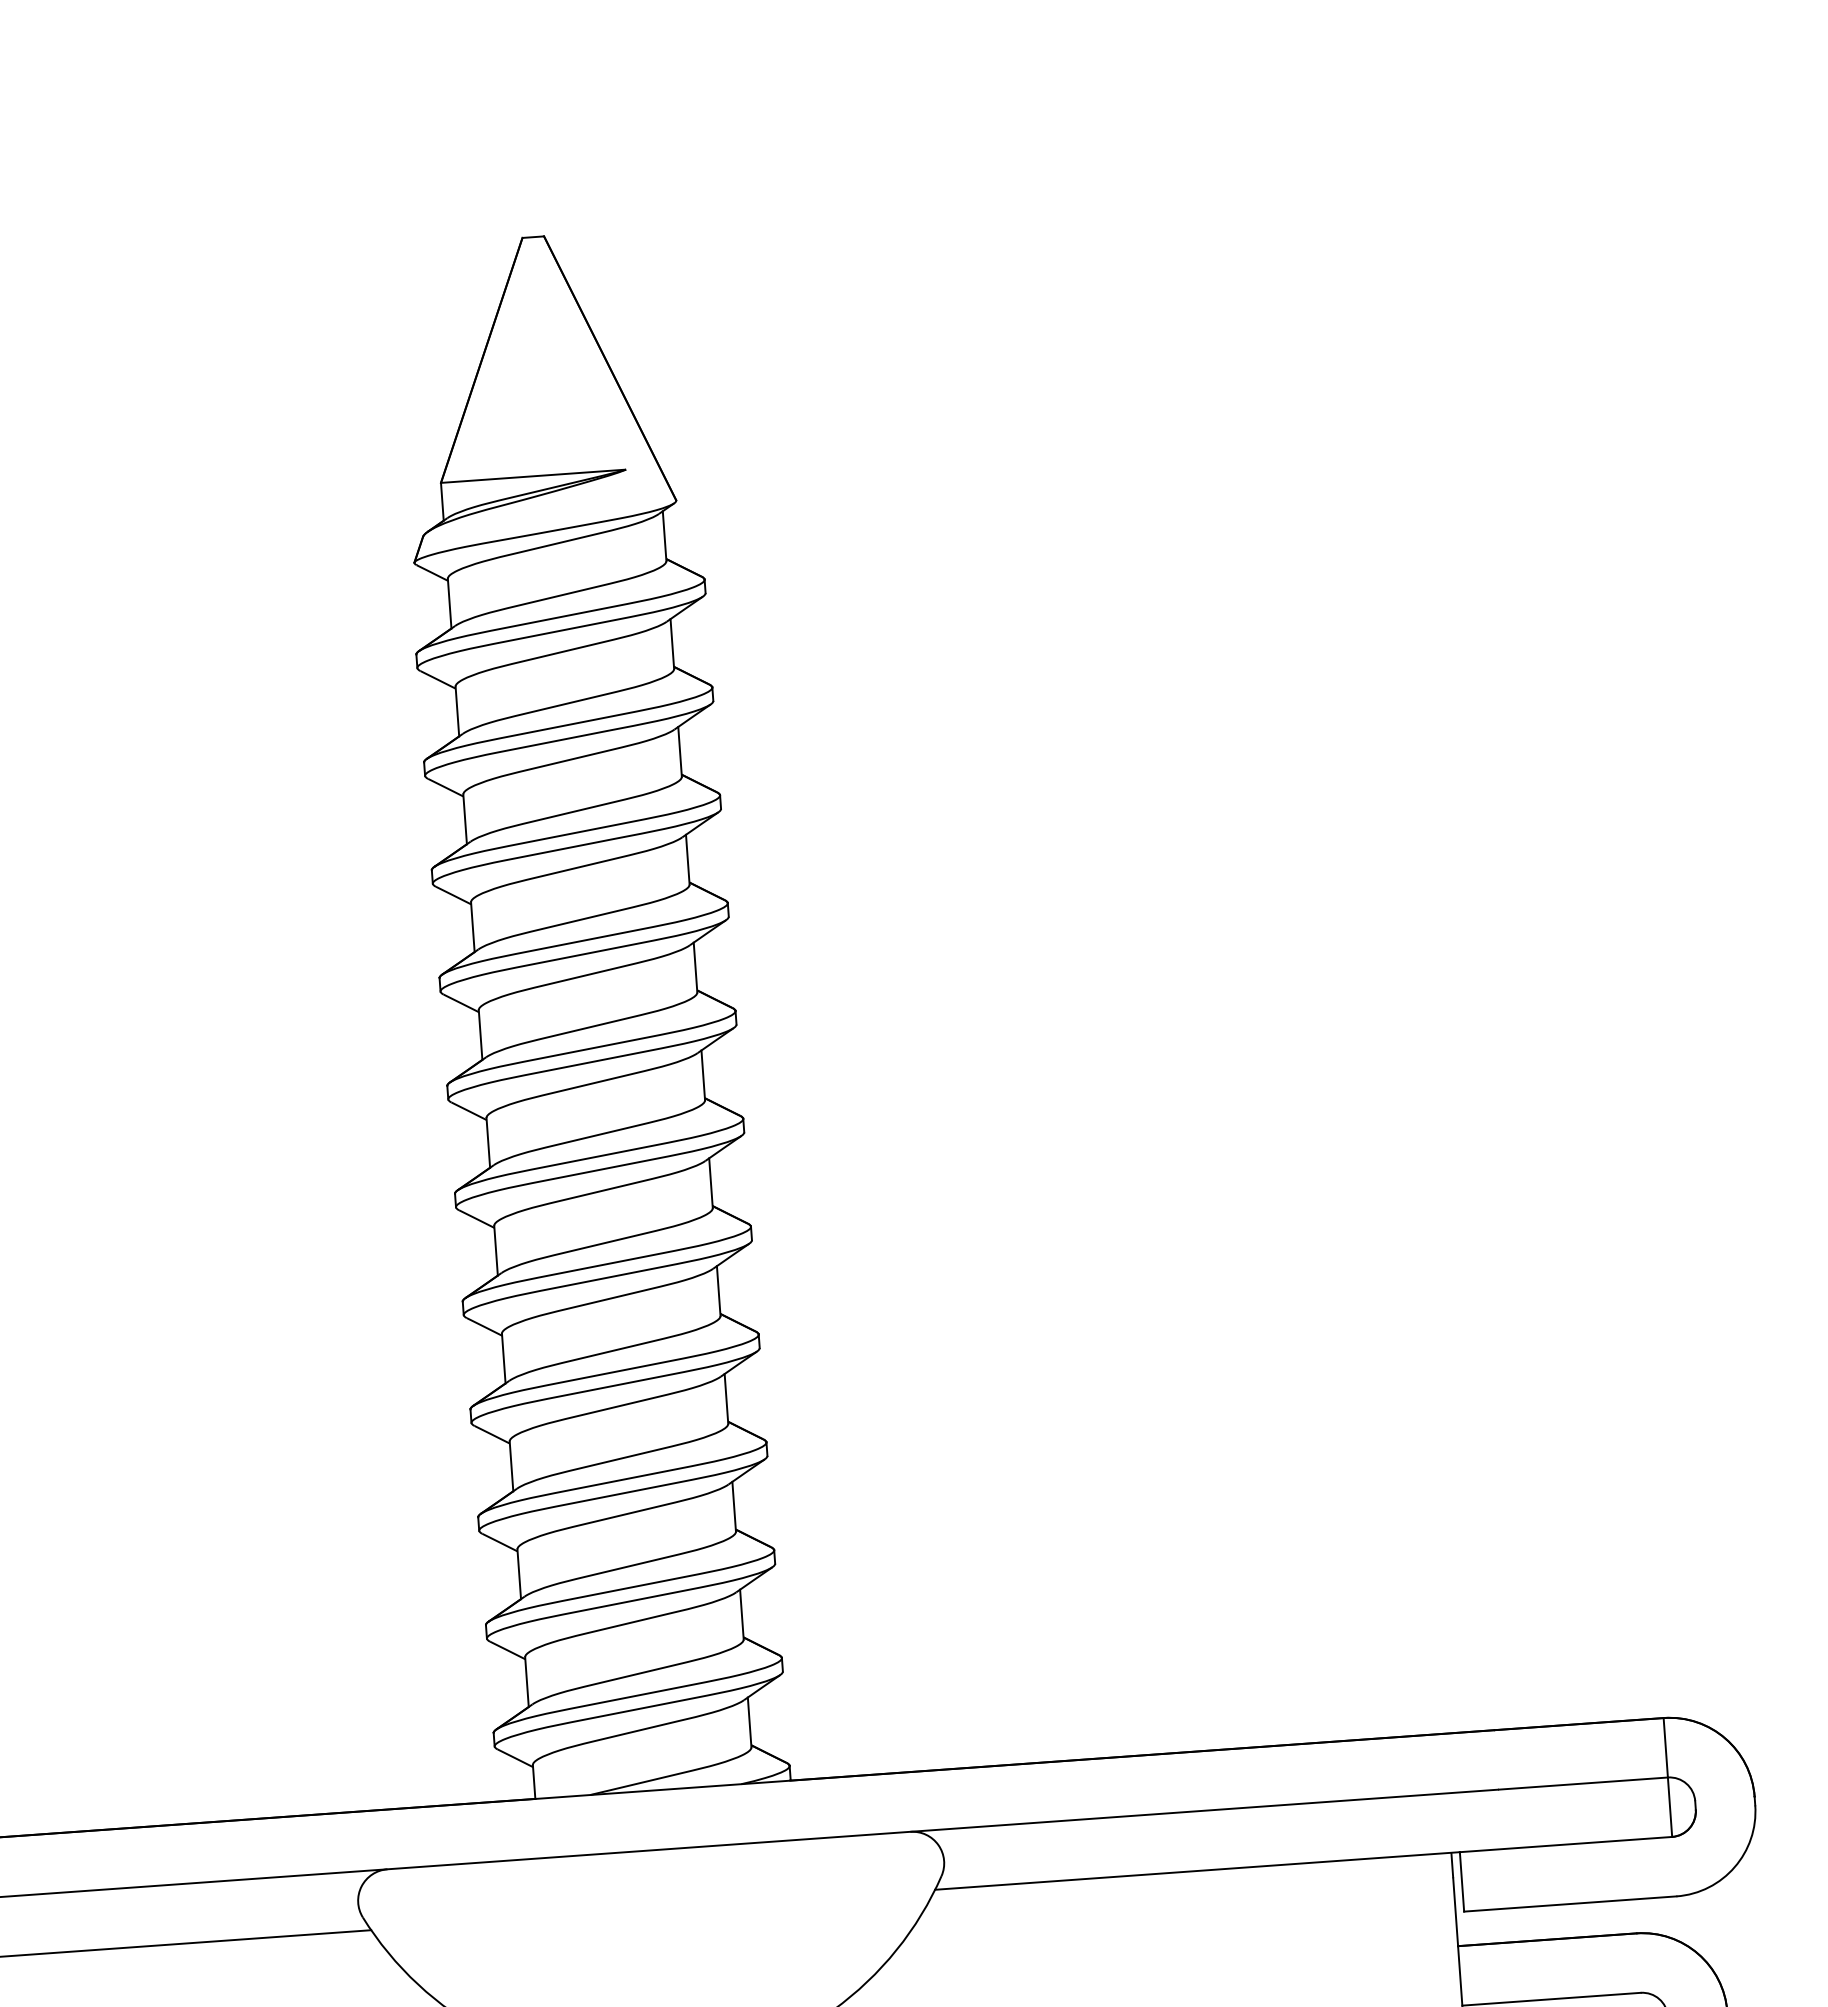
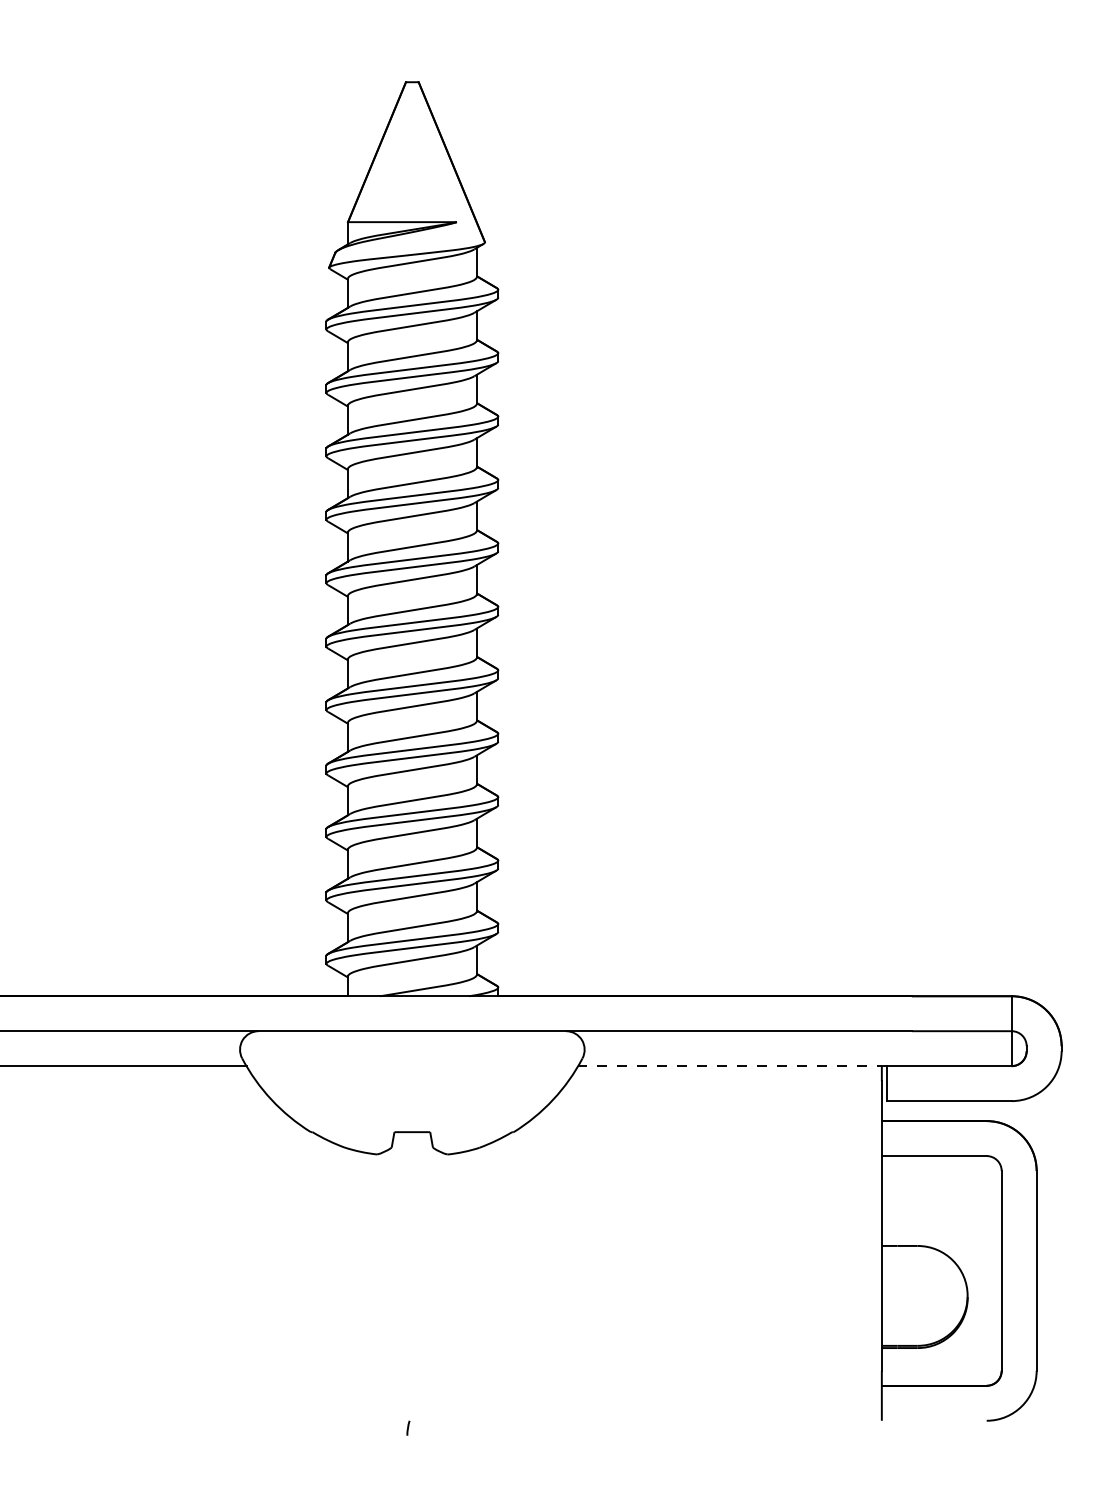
line: (1197, 1871) -> (732, 1066), solid -> dashed

